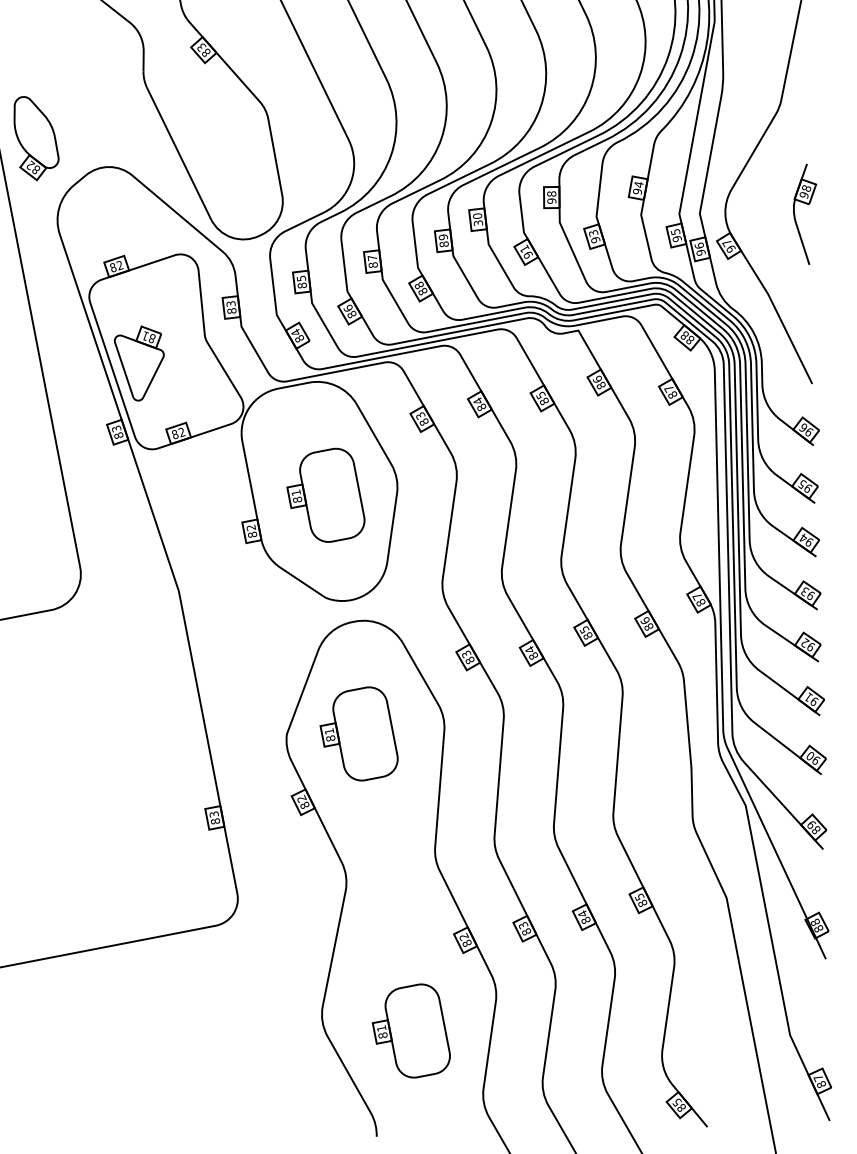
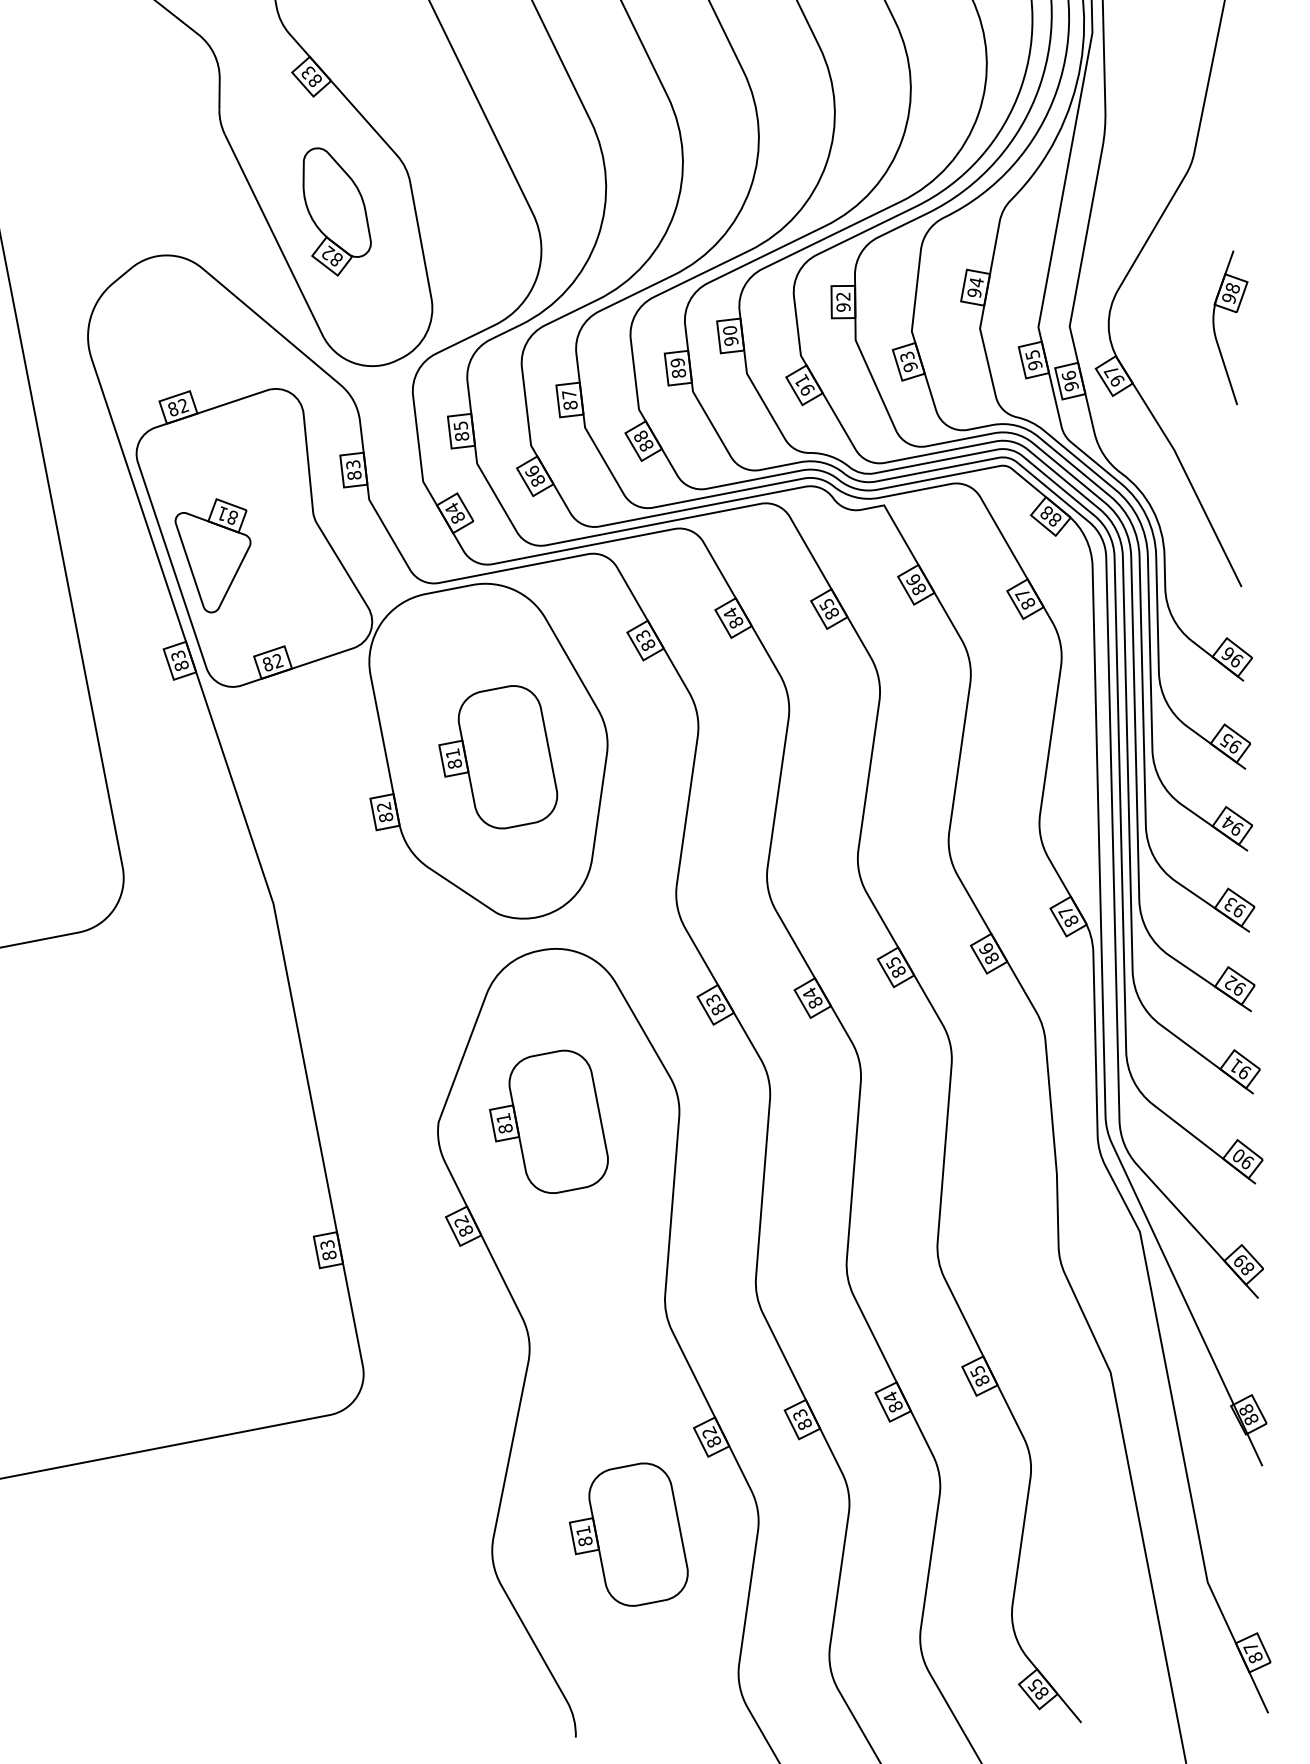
part: (36, 138) -> (337, 211), moved
text: (551, 193) -> (842, 295), 98 -> 92
text: (478, 223) -> (731, 341), 30 -> 90
part: (410, 1030) -> (627, 1533), moved

